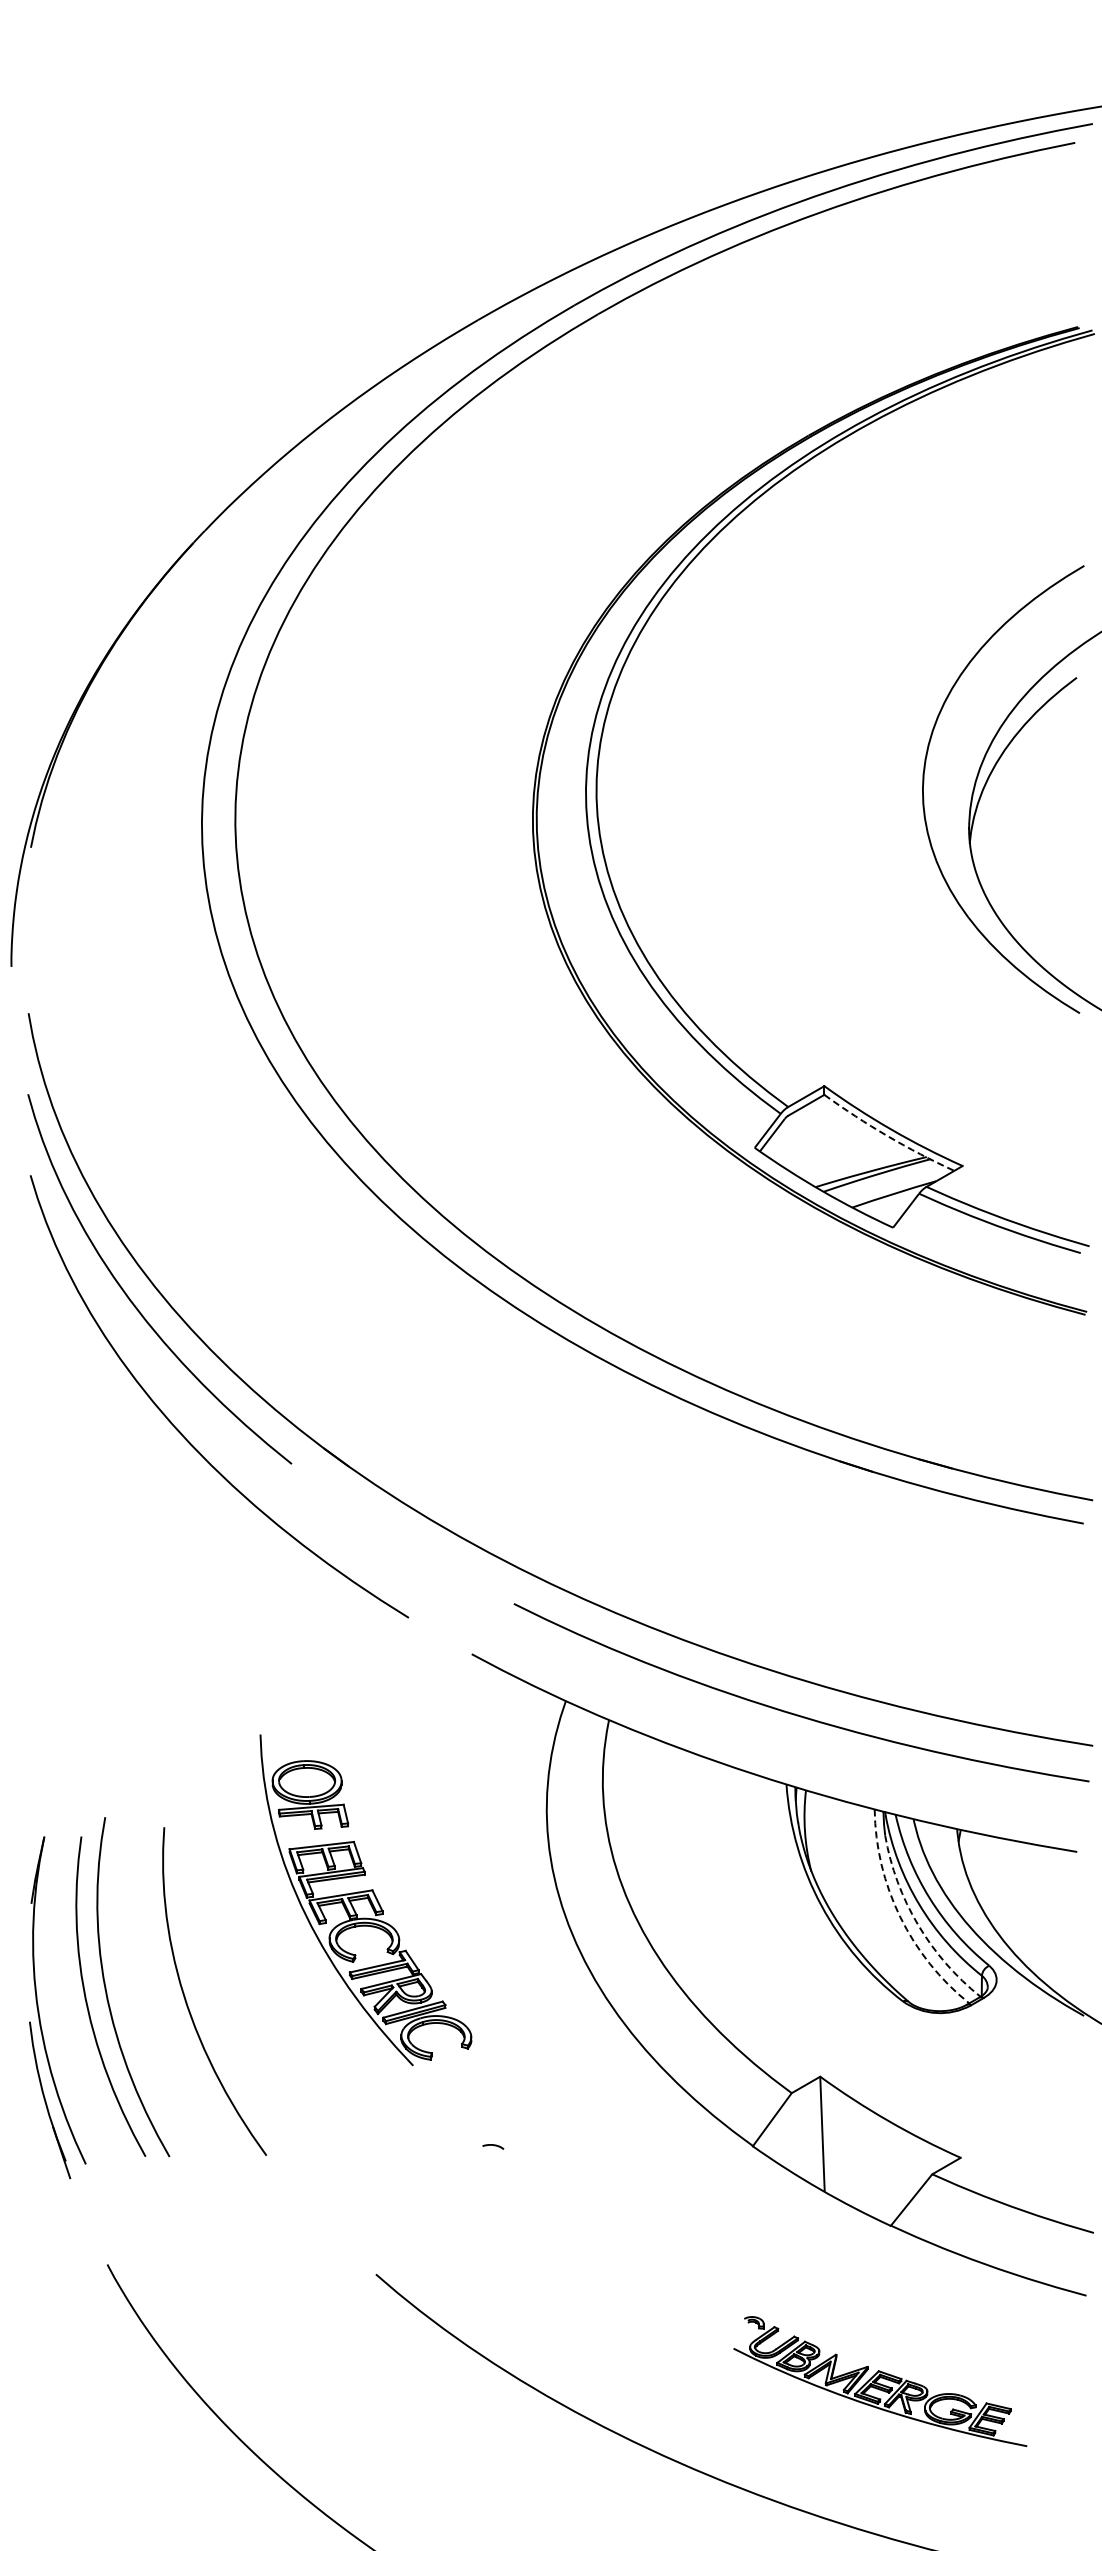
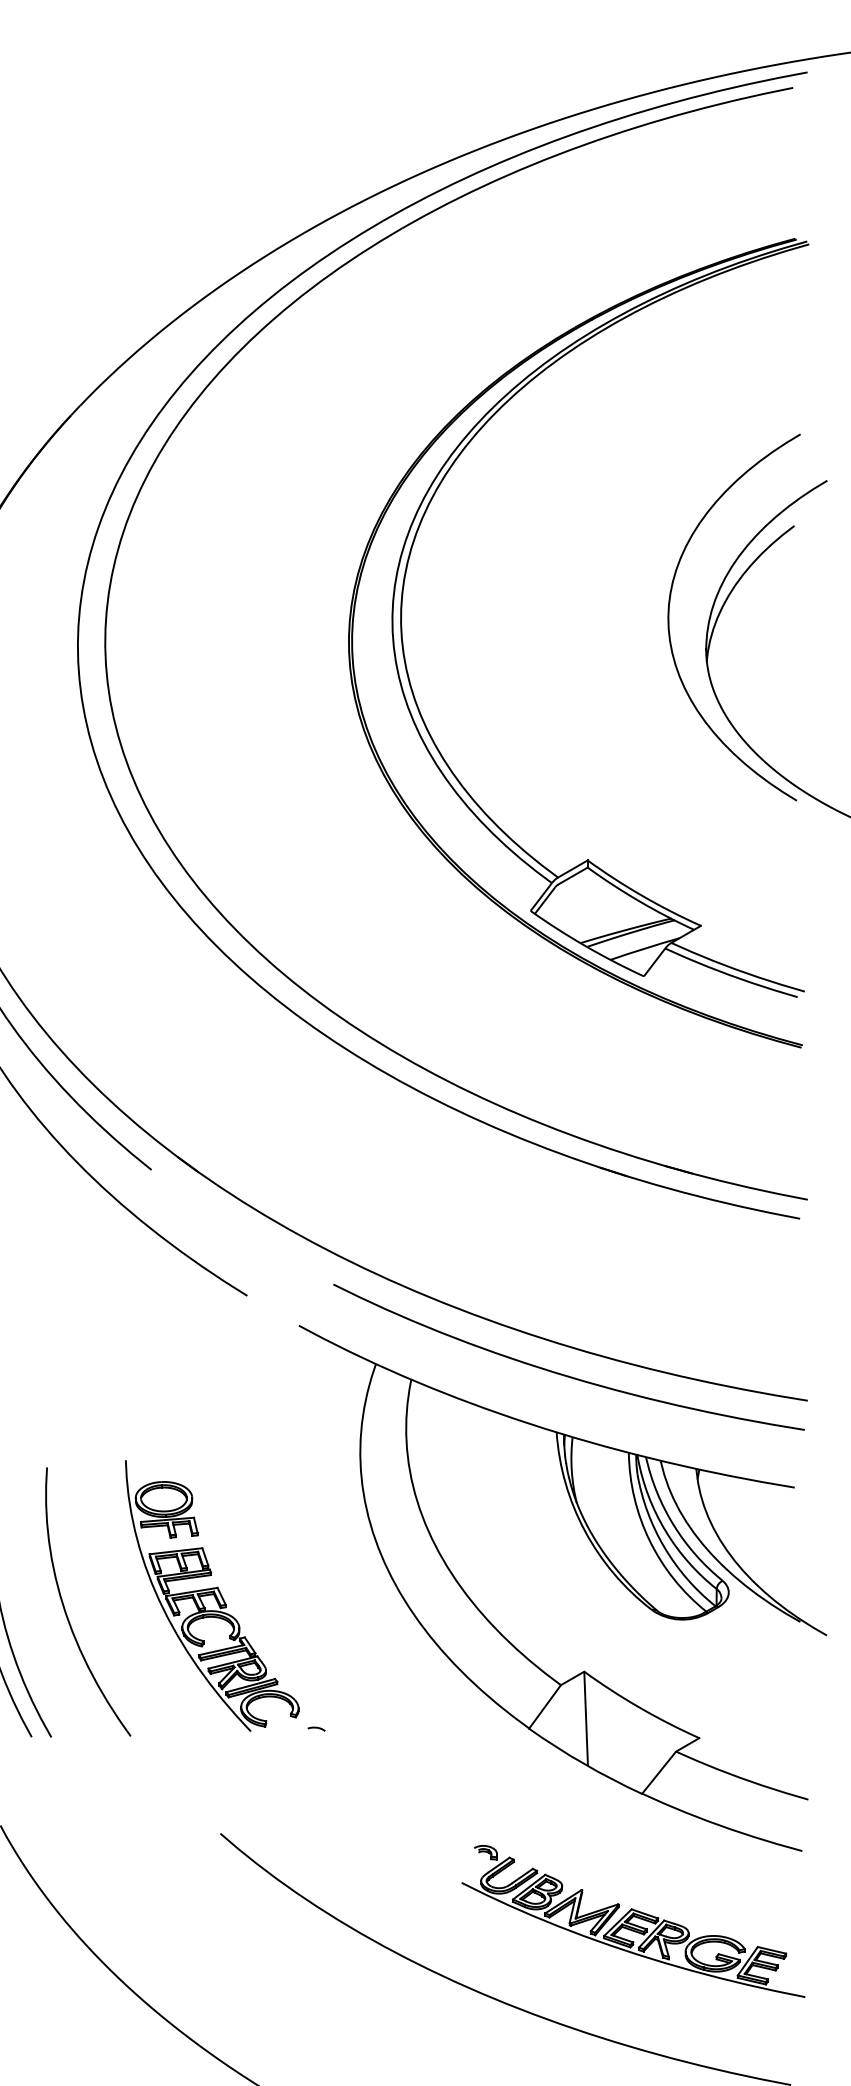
arc: (887, 1136) -> (639, 901), dashed -> solid
part: (365, 1900) -> (211, 1596), moved
arc: (900, 1917) -> (650, 1541), dashed -> solid
arc: (918, 1924) -> (664, 1547), dashed -> solid
part: (880, 2381) -> (633, 1921), size x1.43

